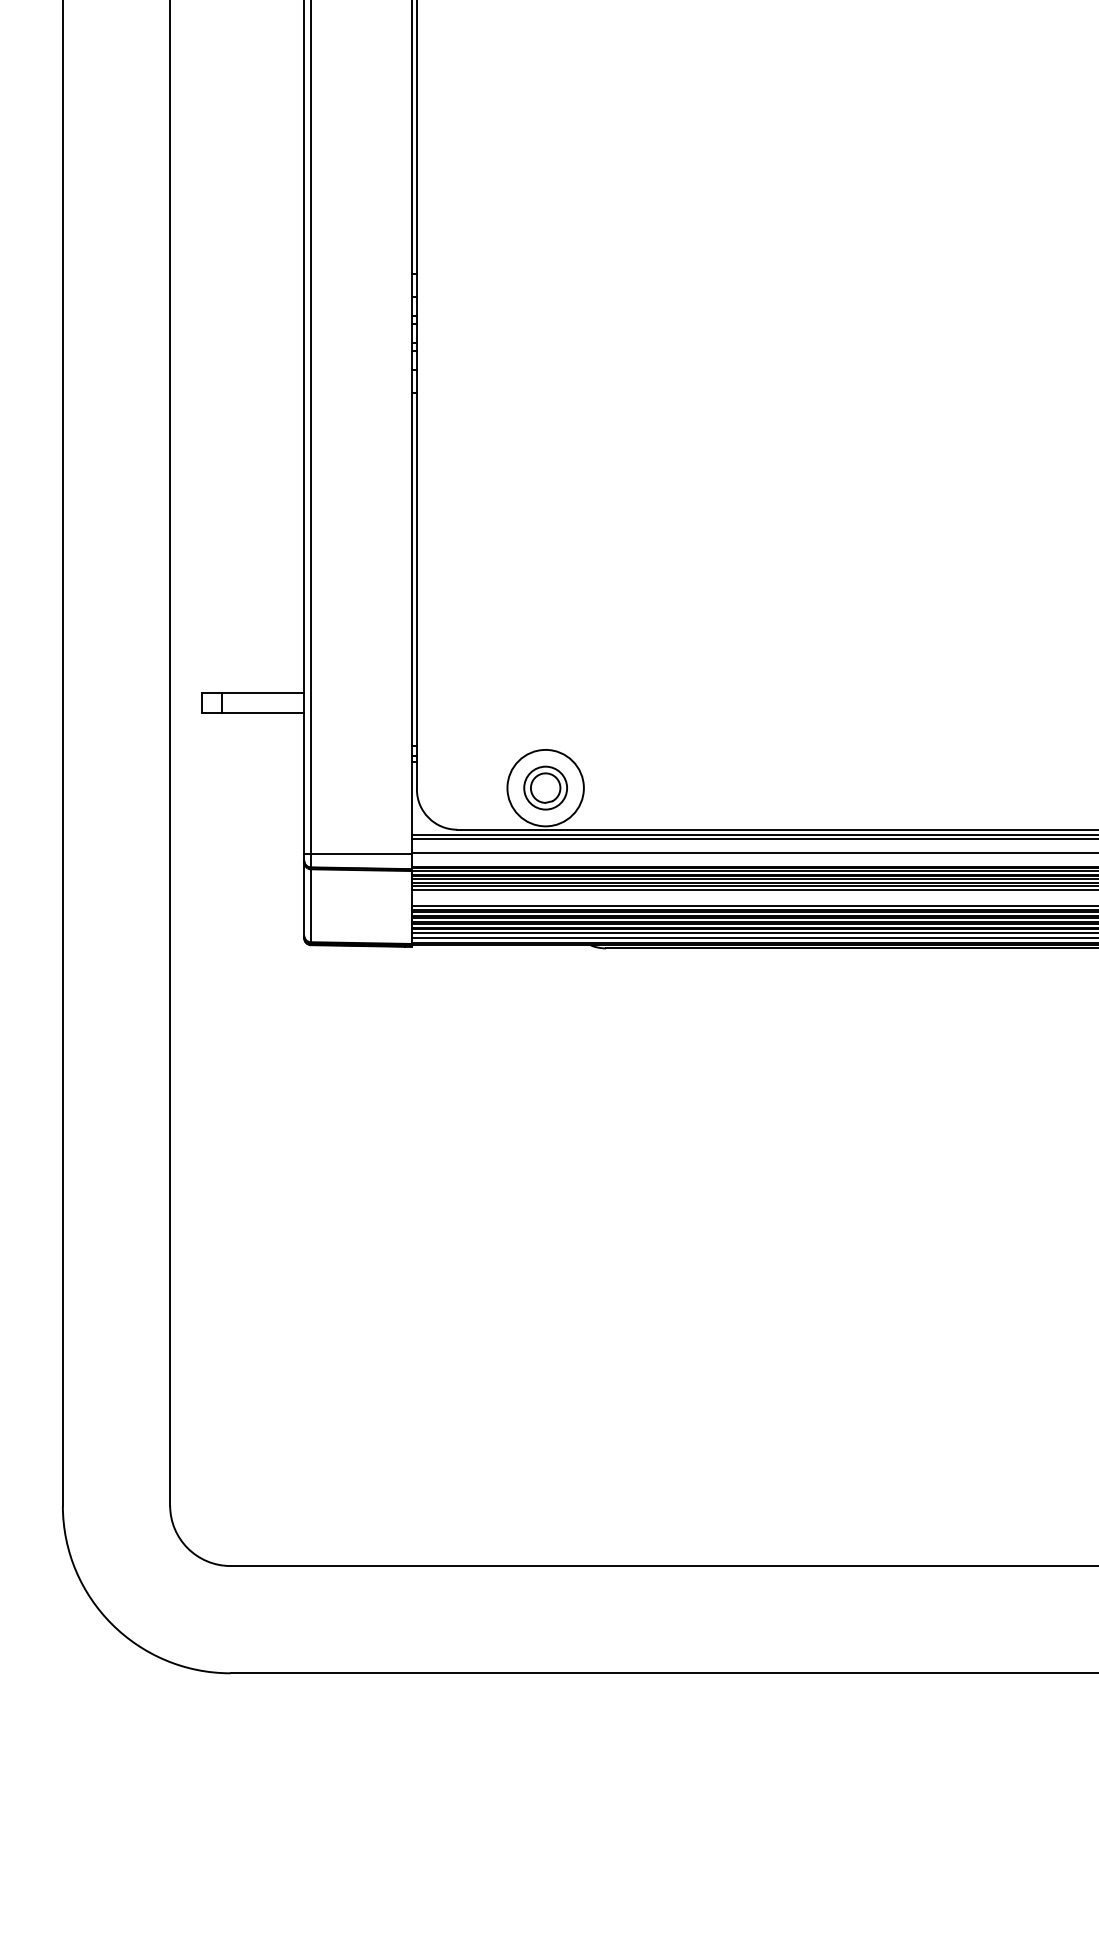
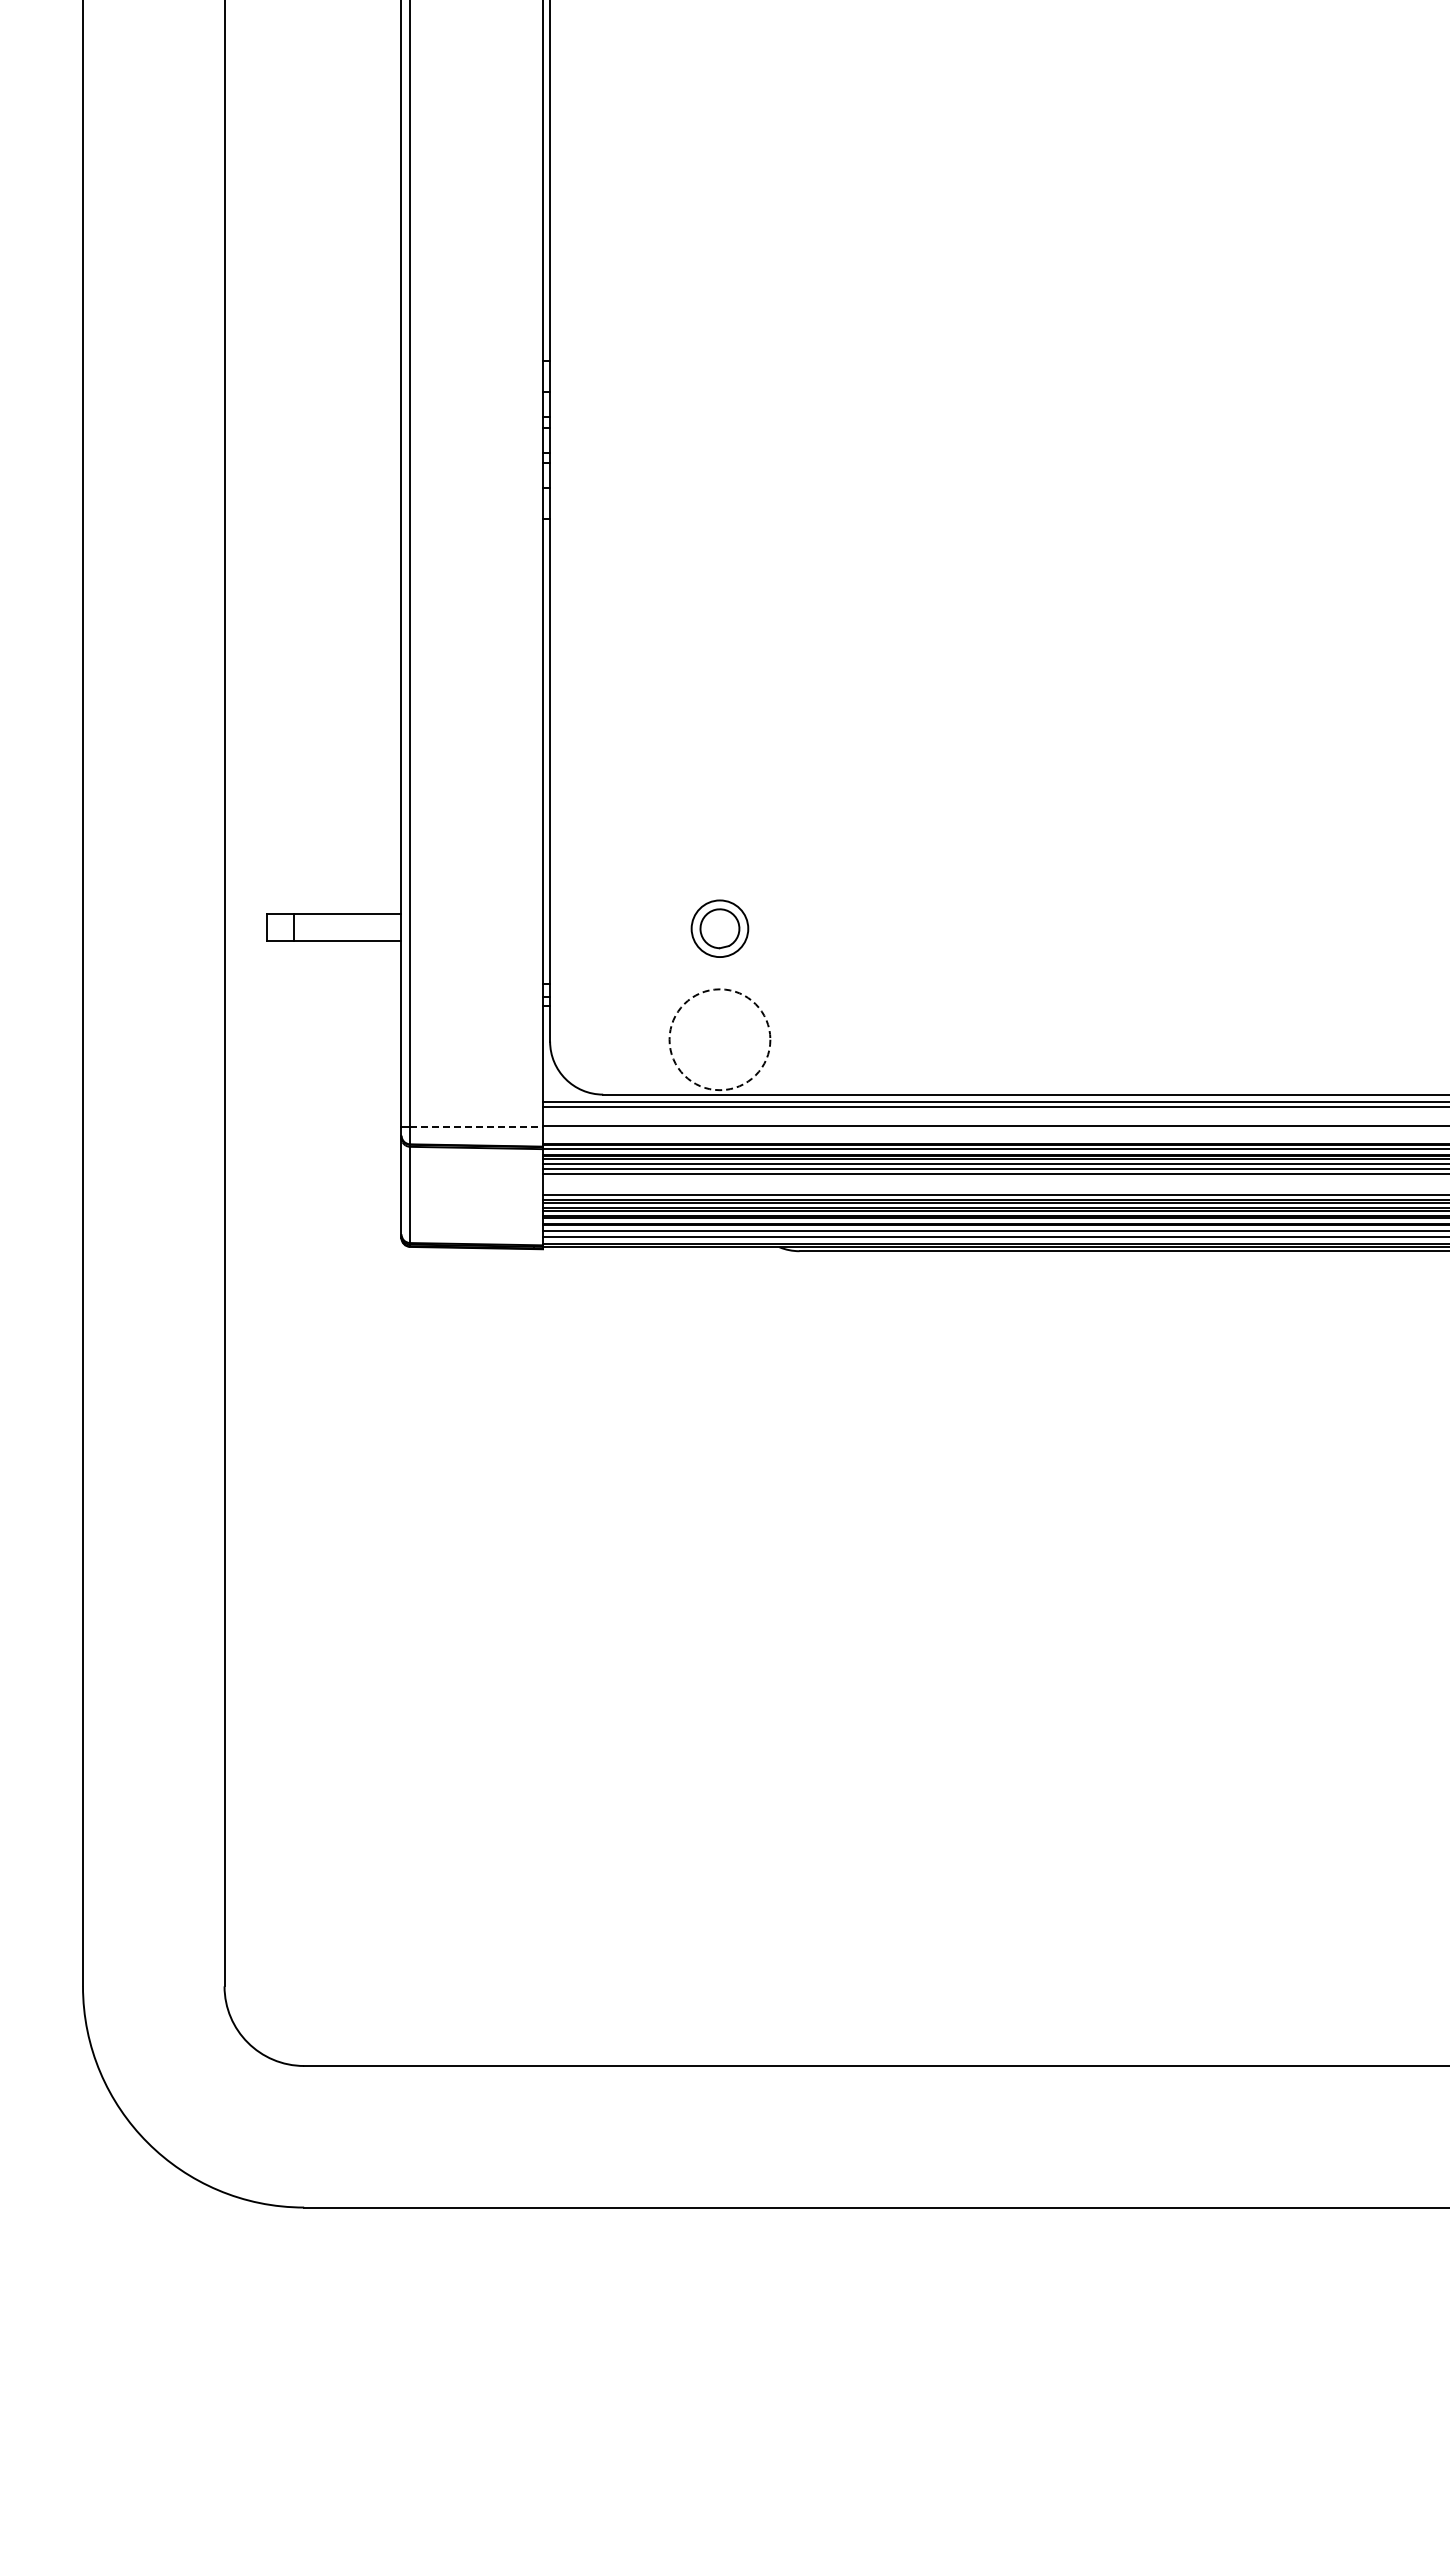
circle: (545, 787) -> (719, 1039), solid -> dashed
part: (545, 787) -> (719, 928), moved
line: (361, 853) -> (477, 1126), solid -> dashed

